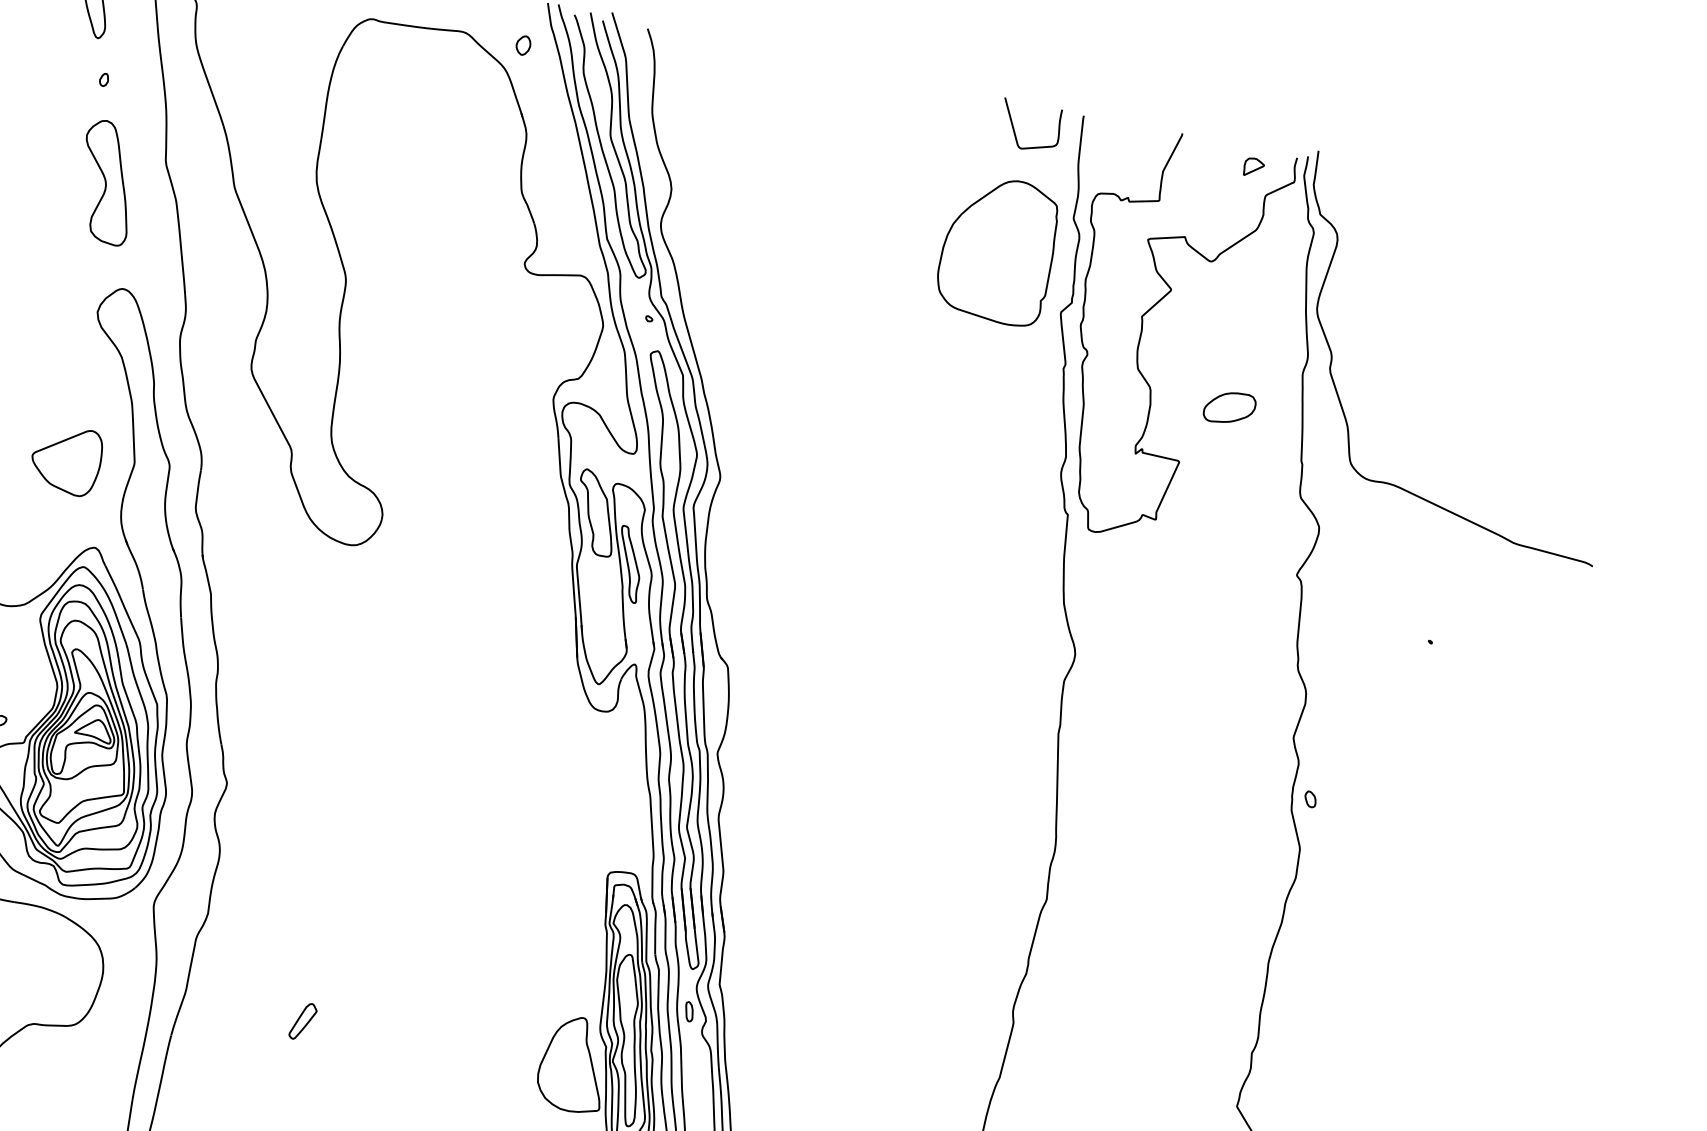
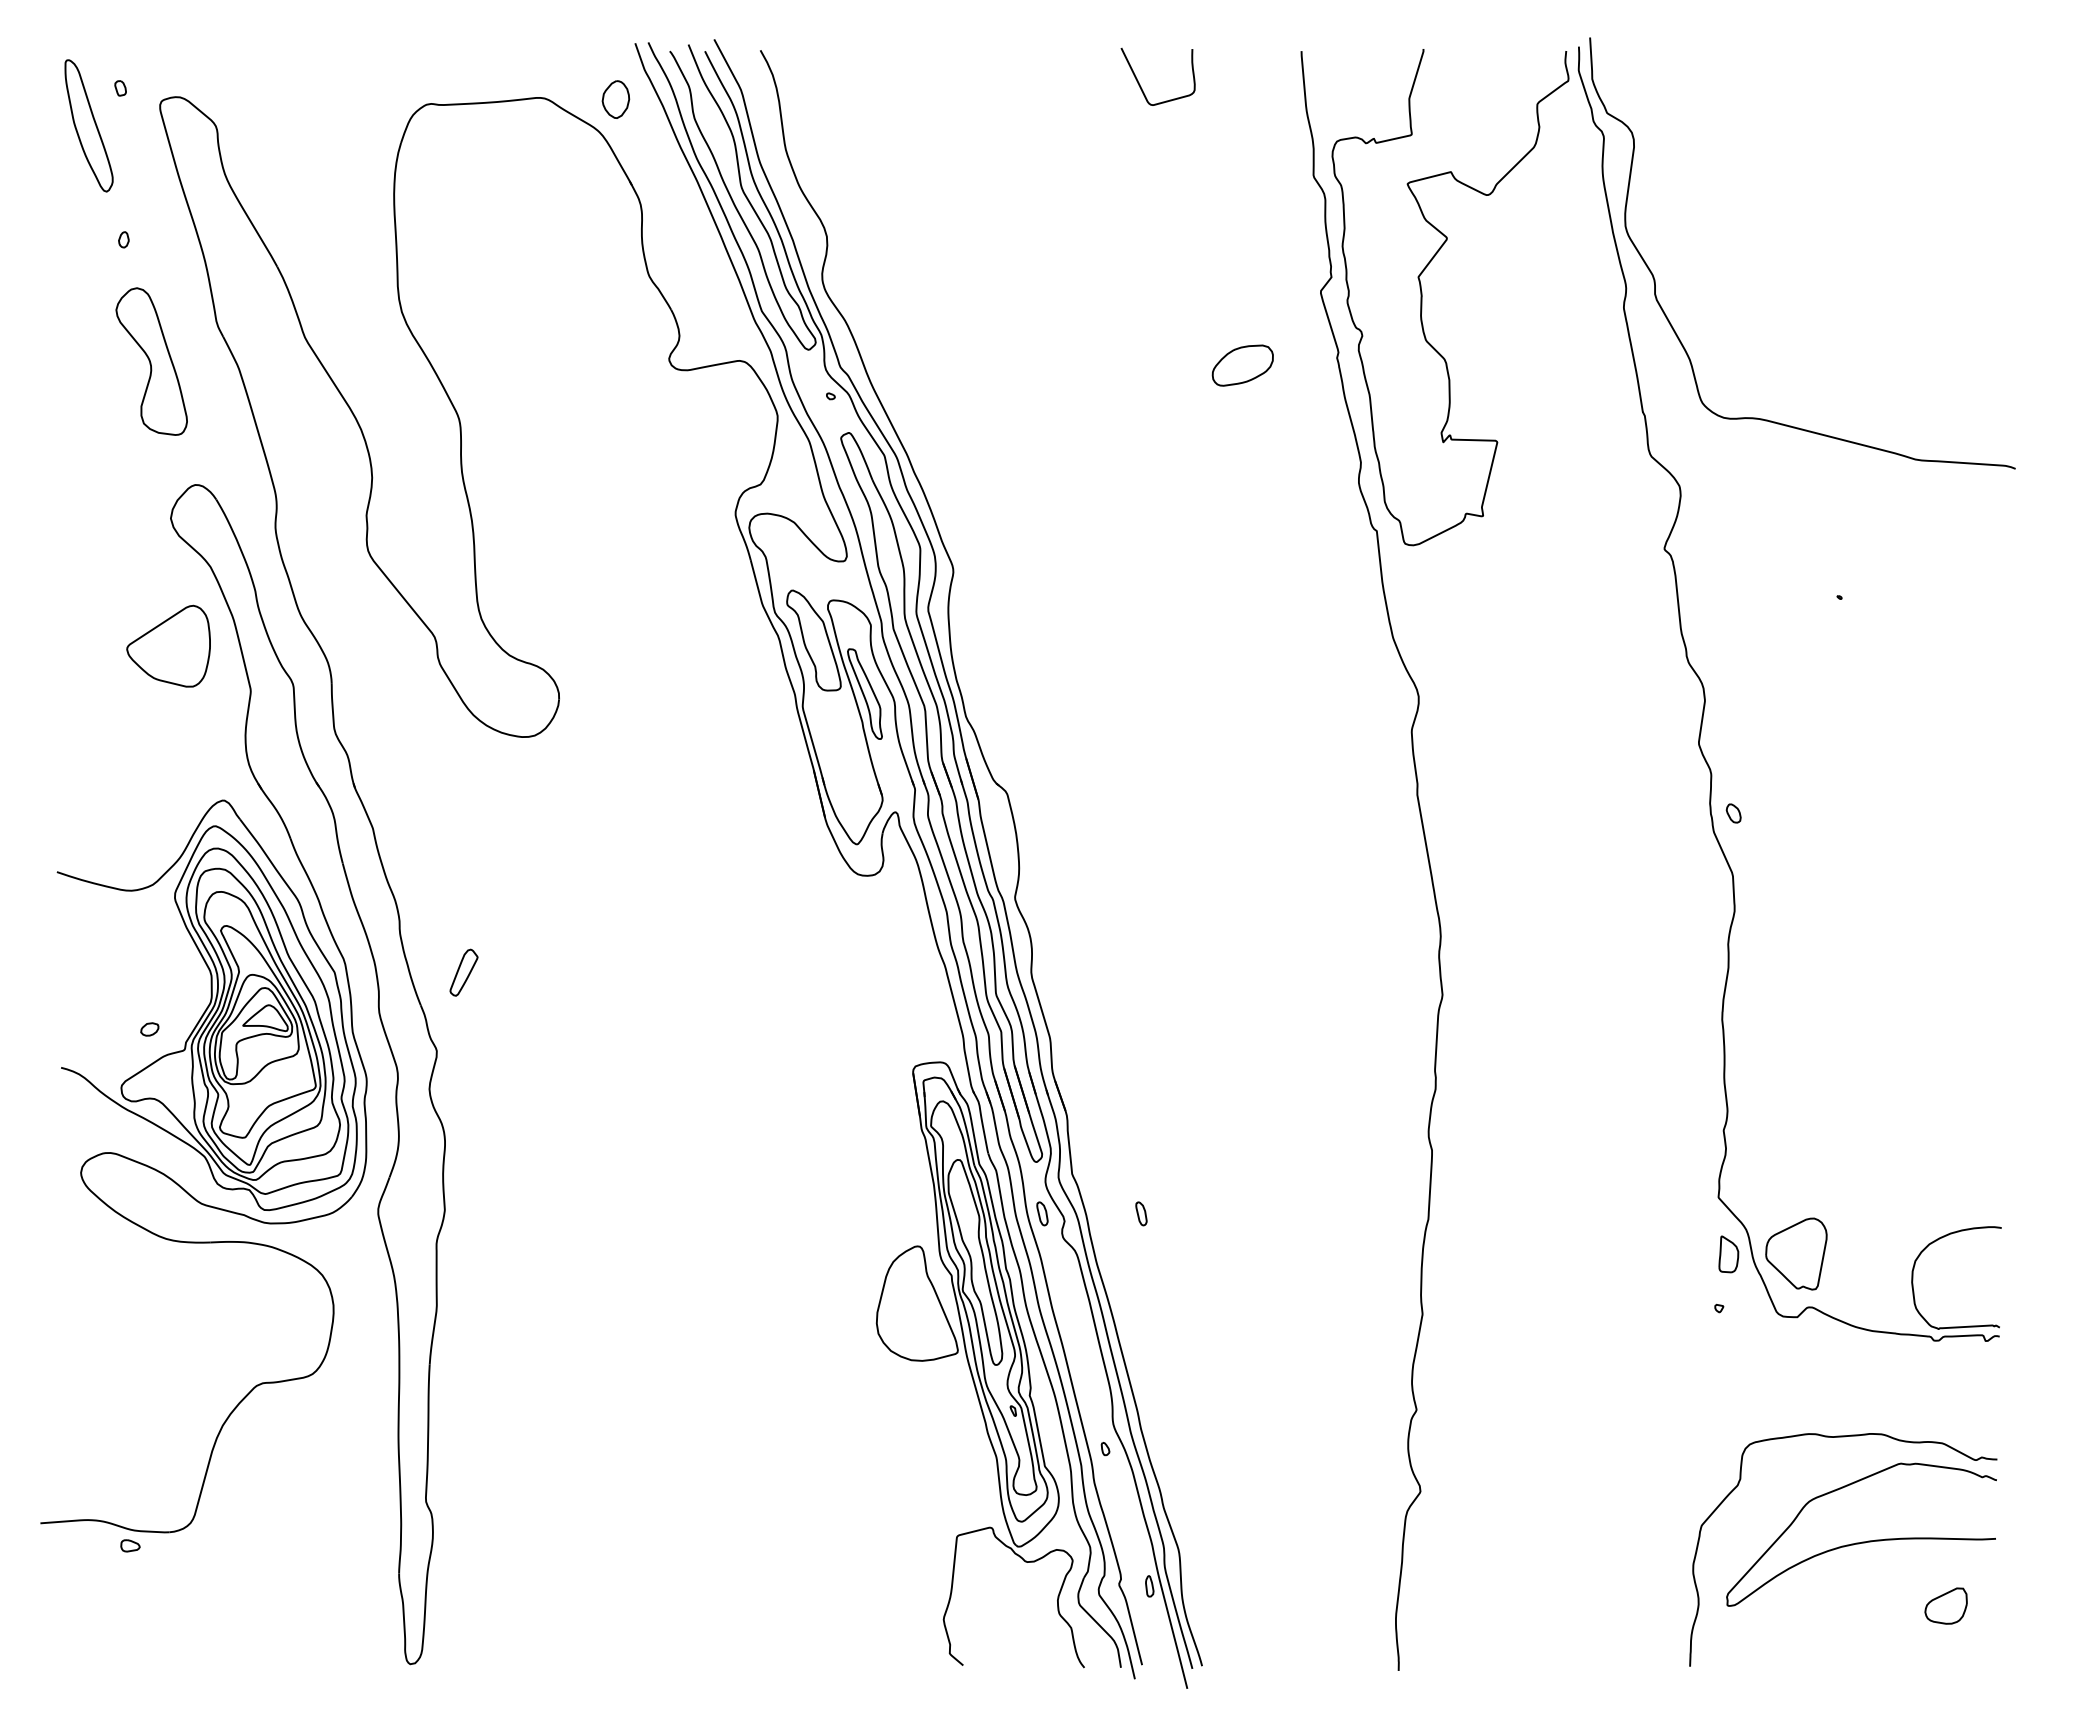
part: (523, 45) -> (616, 99), size x1.6
curve: (1014, 130) -> (1140, 84), moved
part: (1253, 167) -> (1516, 72), removed
part: (997, 249) -> (1230, 231), removed
part: (1229, 407) -> (1242, 365), moved
part: (66, 459) -> (168, 645), moved
part: (302, 1021) -> (463, 972), moved
part: (769, 1027) -> (1141, 1213), added

